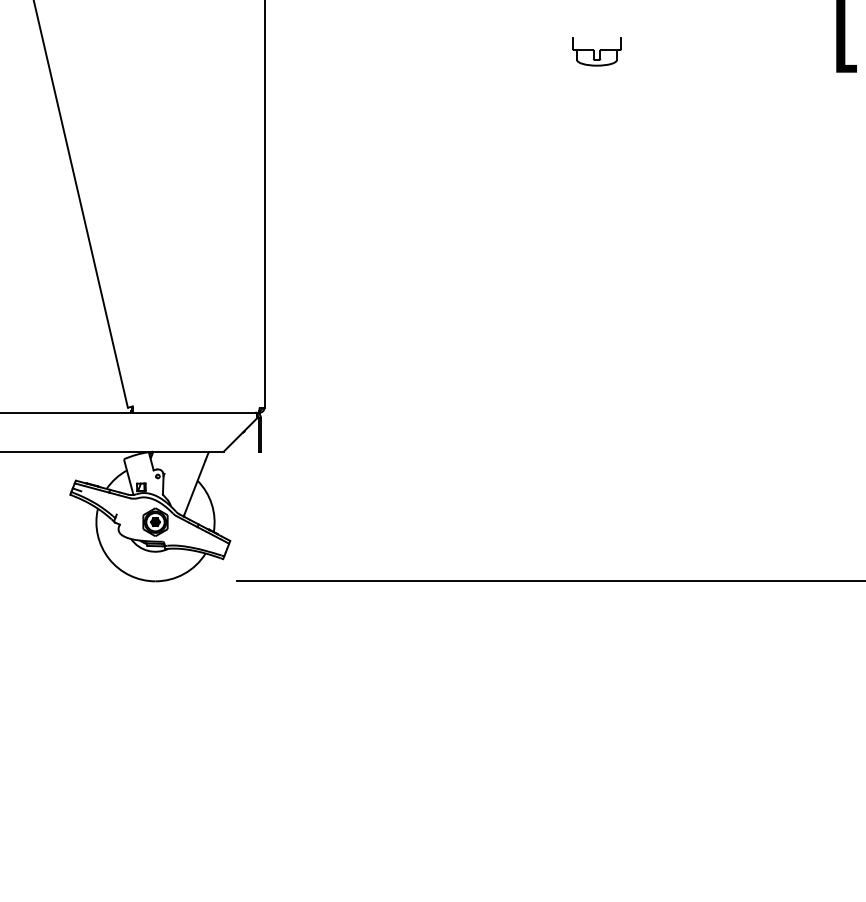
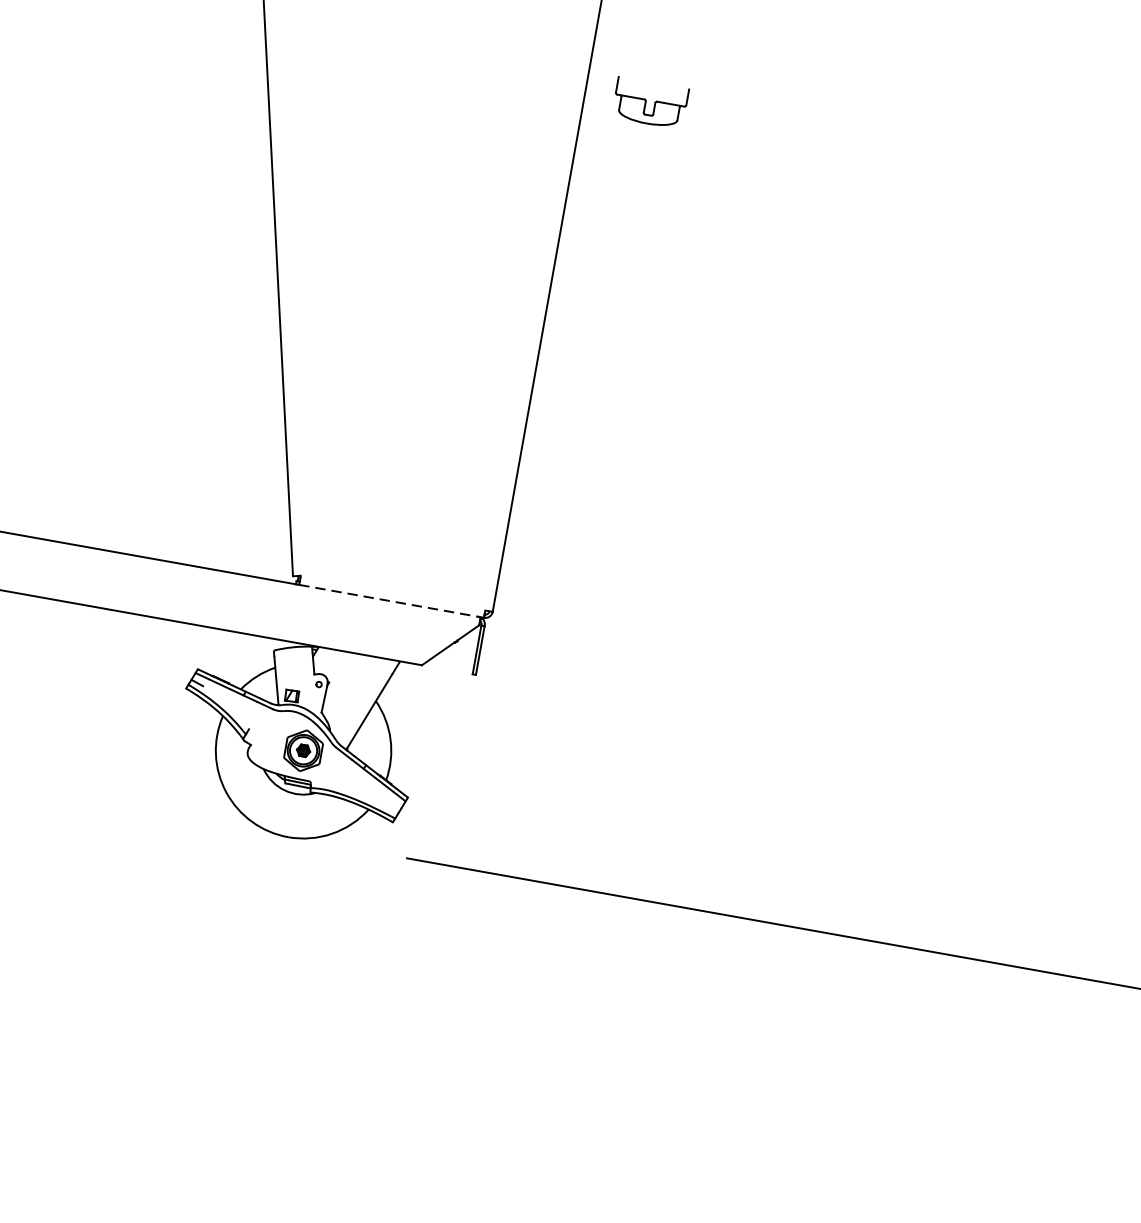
part: (596, 51) -> (649, 102), moved
line: (196, 412) -> (392, 601), solid -> dashed

